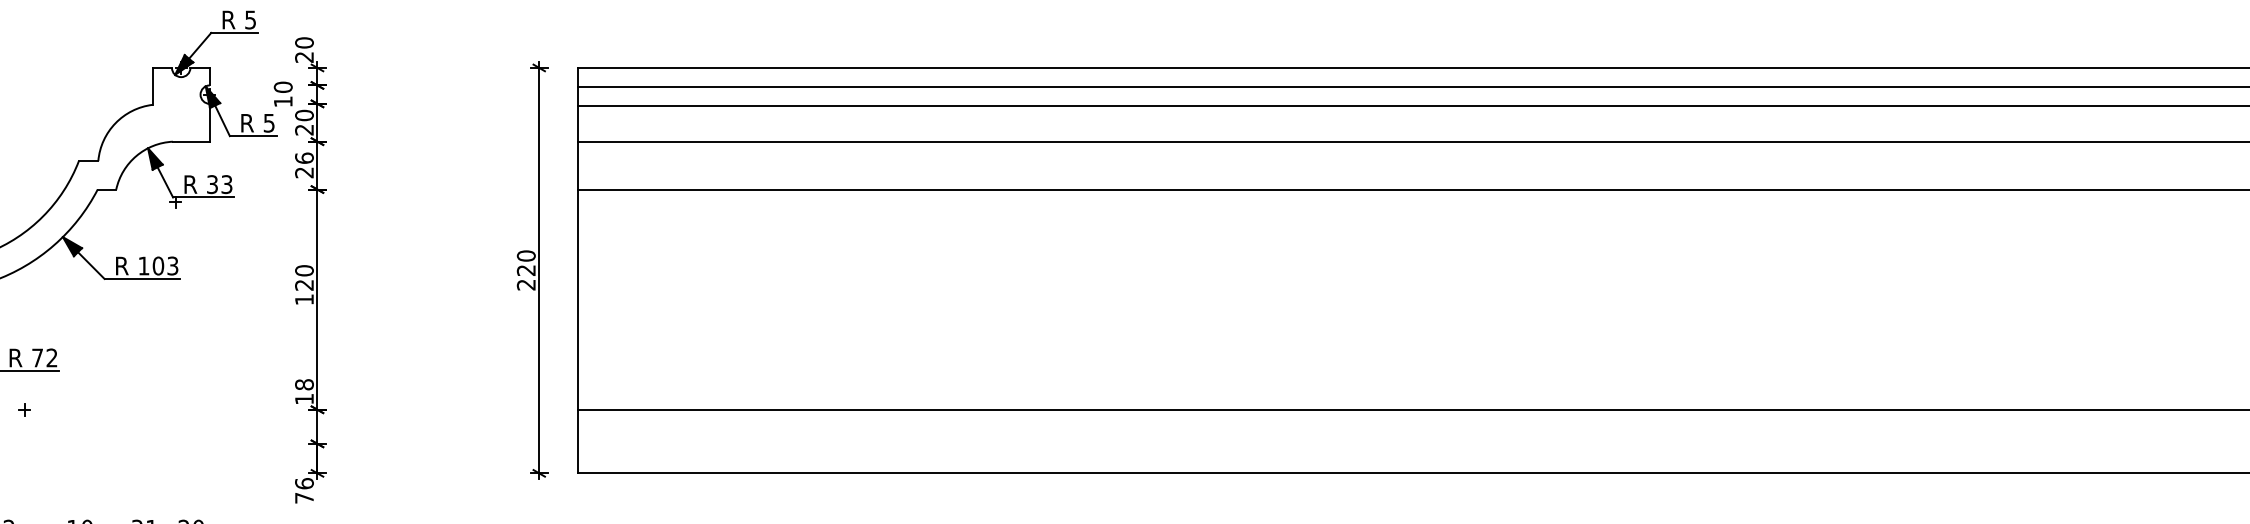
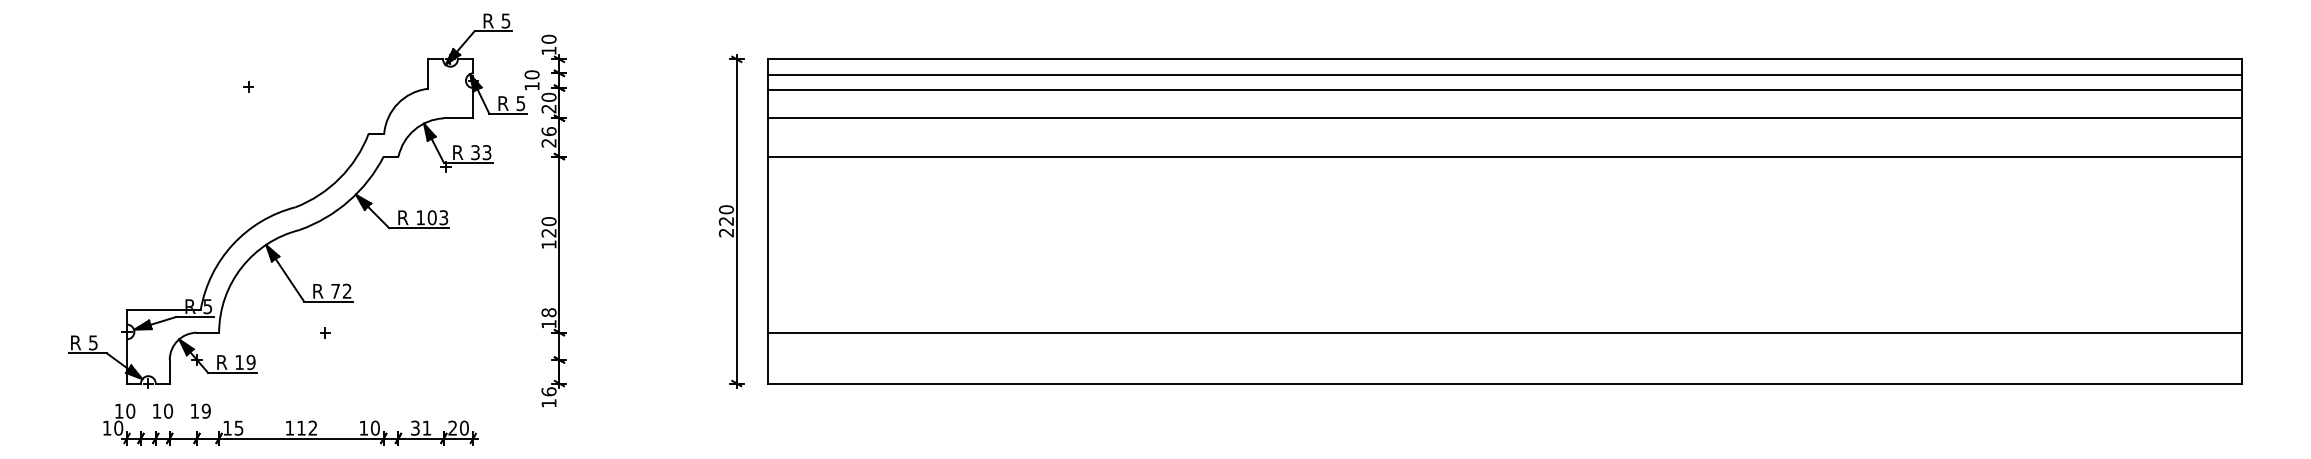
text: (303, 56) -> (548, 50), 20 -> 10
text: (303, 498) -> (548, 403), 76 -> 16

